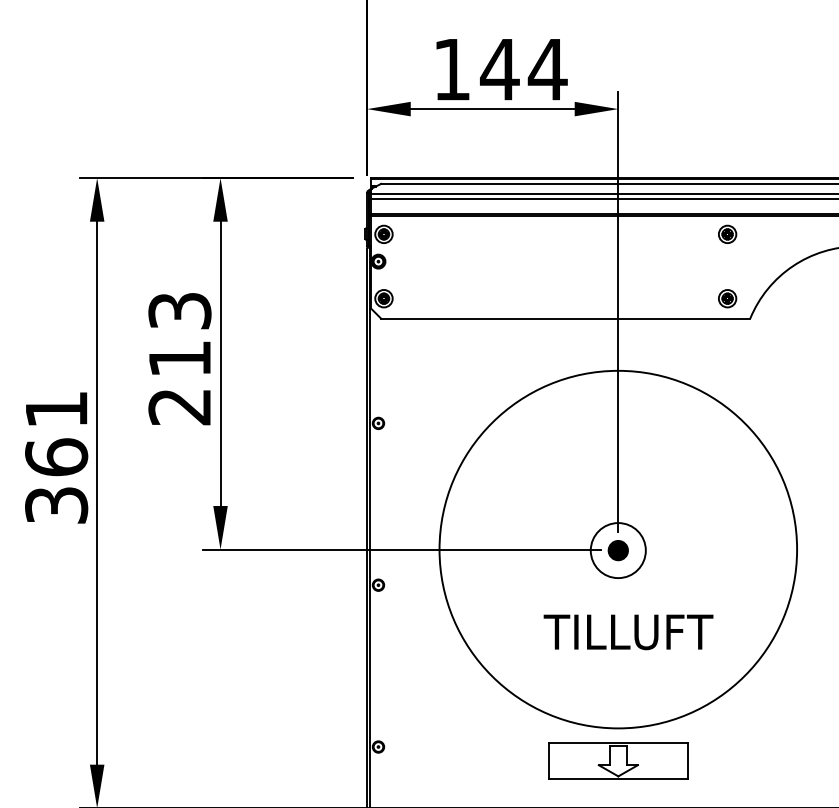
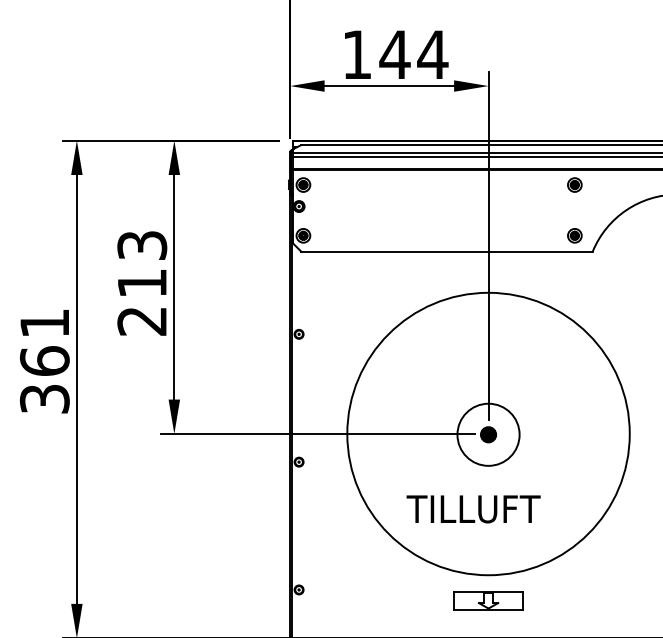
circle: (618, 550) -> (488, 434), size x1.43
text: (628, 632) -> (473, 509), moved
part: (618, 760) -> (488, 600), size x0.62

